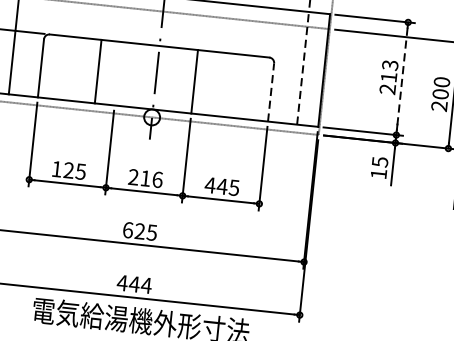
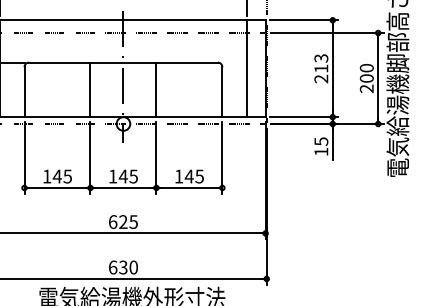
line: (303, 68) -> (247, 68), dashed -> solid
line: (98, 71) -> (90, 89), moved
line: (402, 78) -> (332, 68), dashed -> solid
line: (271, 91) -> (222, 91), dashed -> solid
text: (67, 170) -> (56, 176), 125 -> 145
text: (145, 178) -> (123, 176), 216 -> 145
text: (209, 185) -> (178, 176), 445 -> 145
text: (134, 284) -> (123, 267), 444 -> 630

